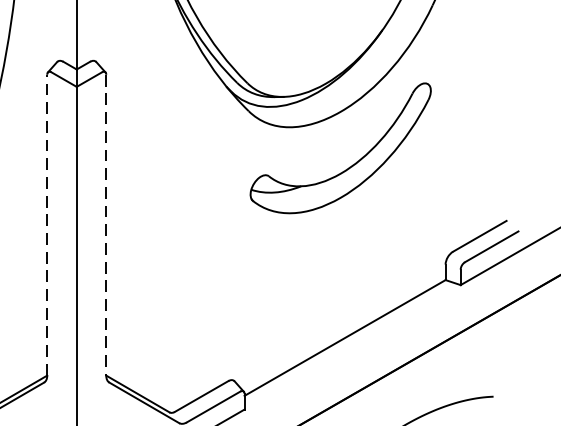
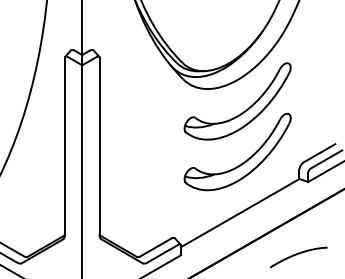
line: (46, 224) -> (64, 146), dashed -> solid
line: (106, 224) -> (99, 146), dashed -> solid
part: (348, 252) -> (242, 162), added

